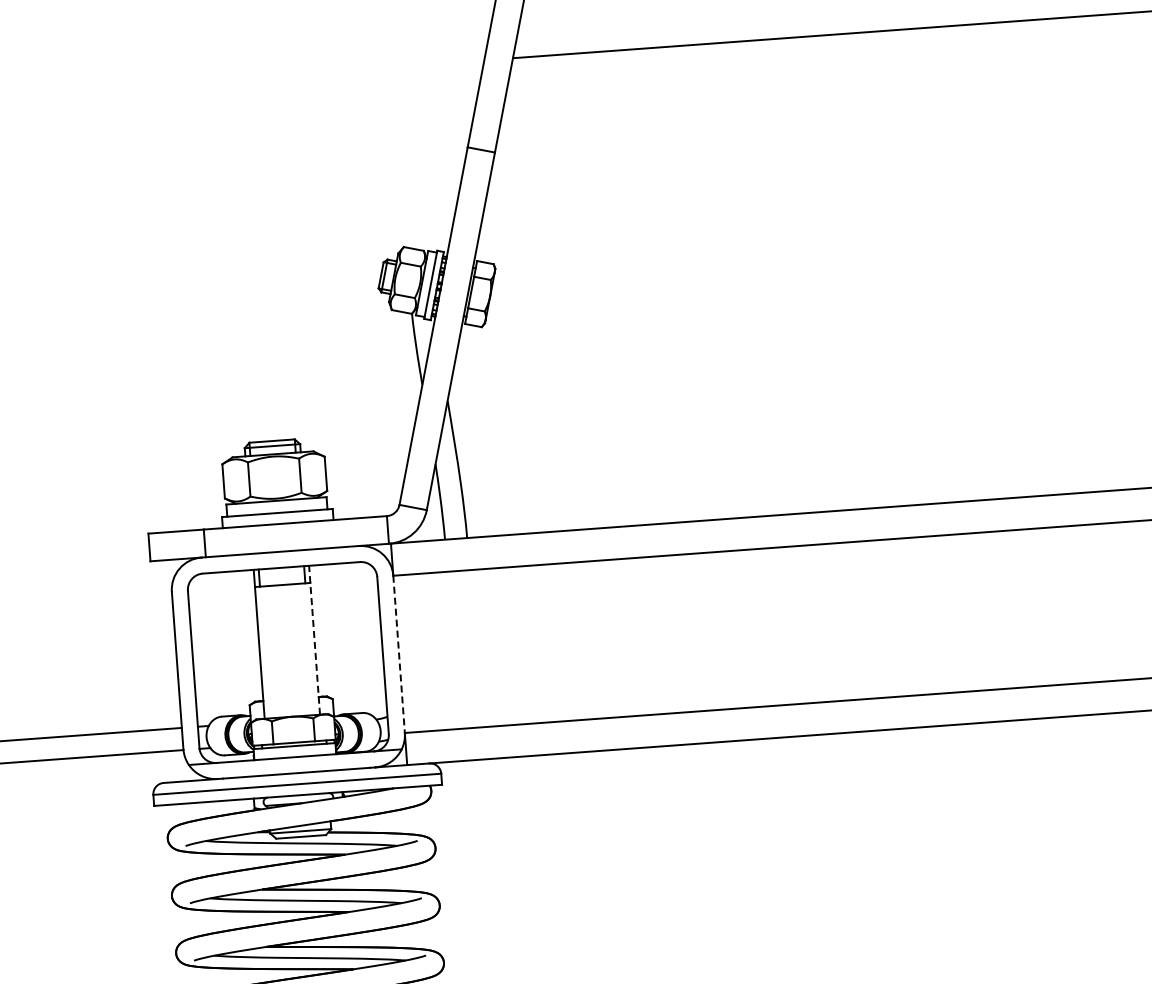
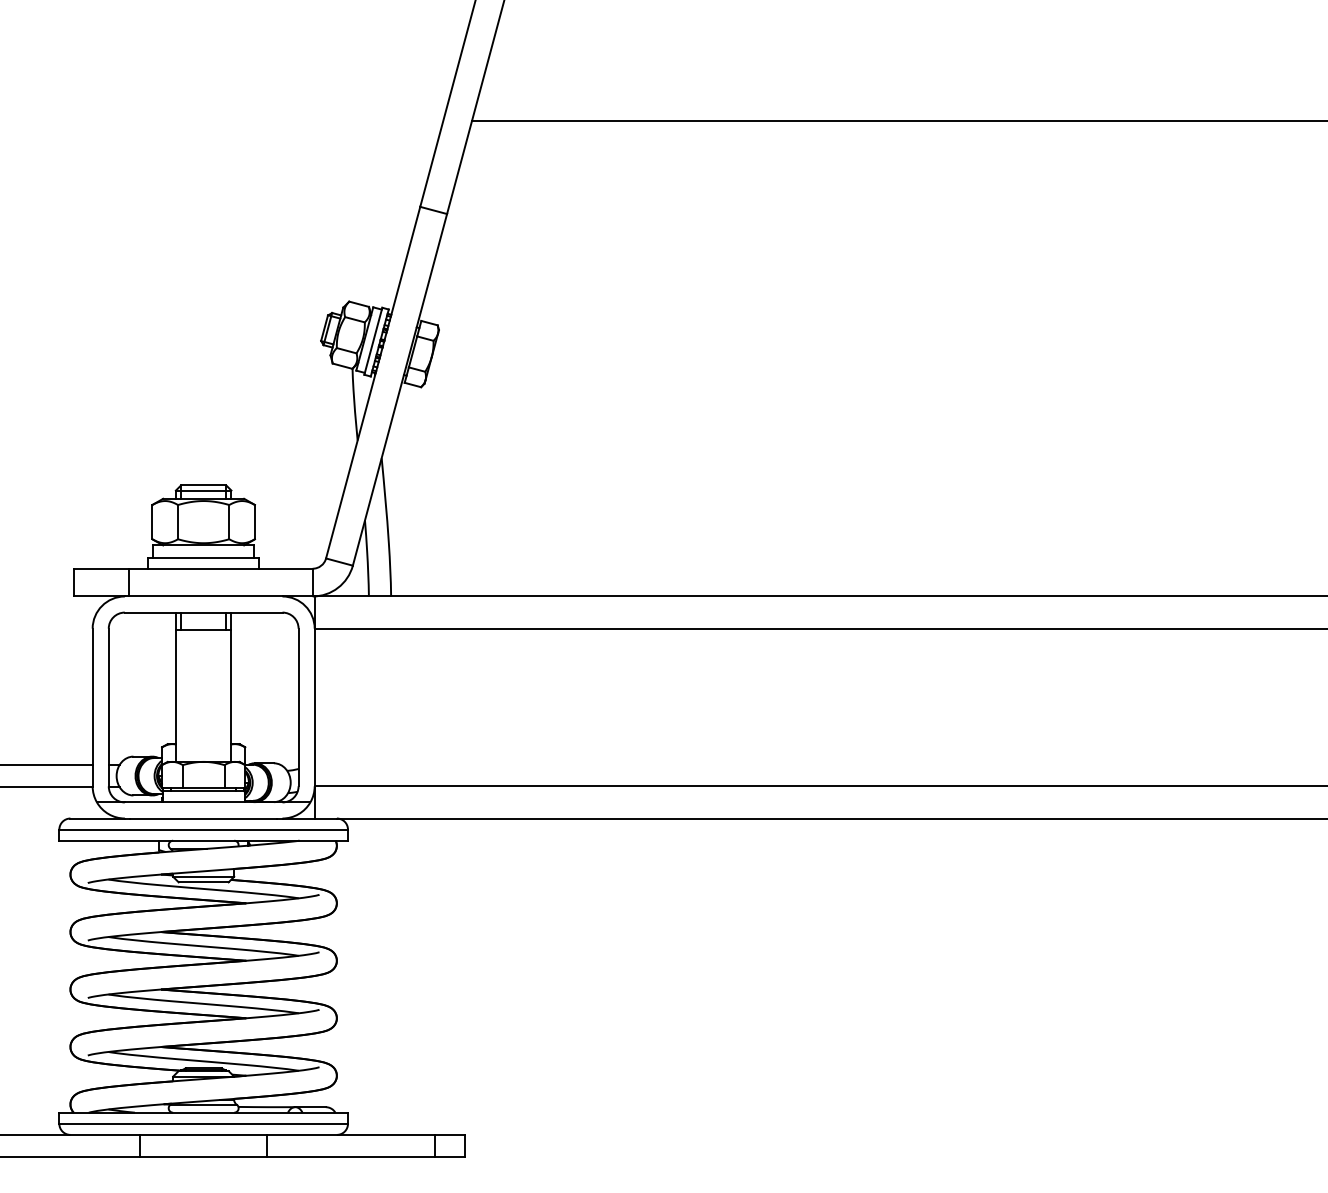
line: (314, 640) -> (231, 687), dashed -> solid
line: (398, 654) -> (314, 707), dashed -> solid

